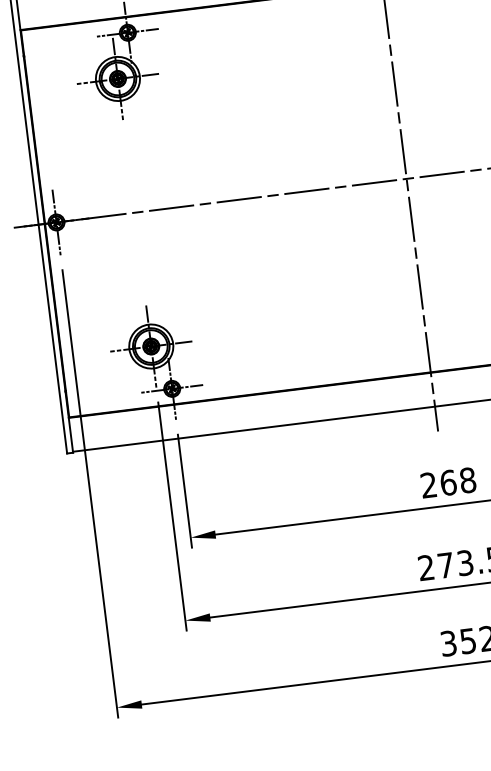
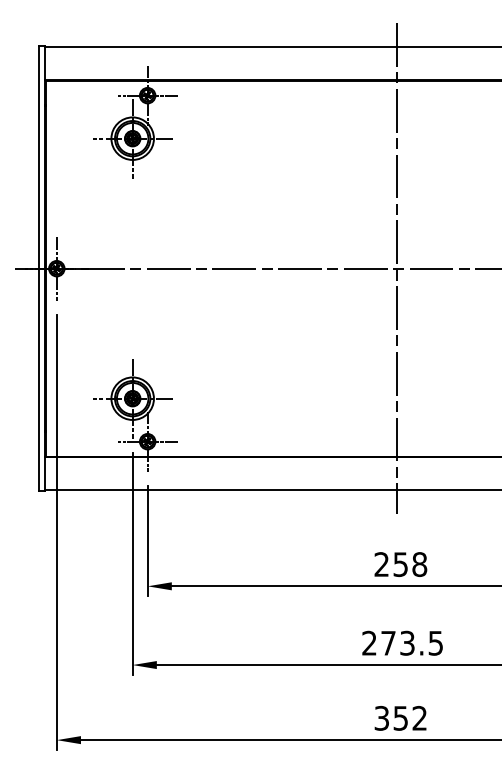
text: (448, 482) -> (400, 564), 268 -> 258

